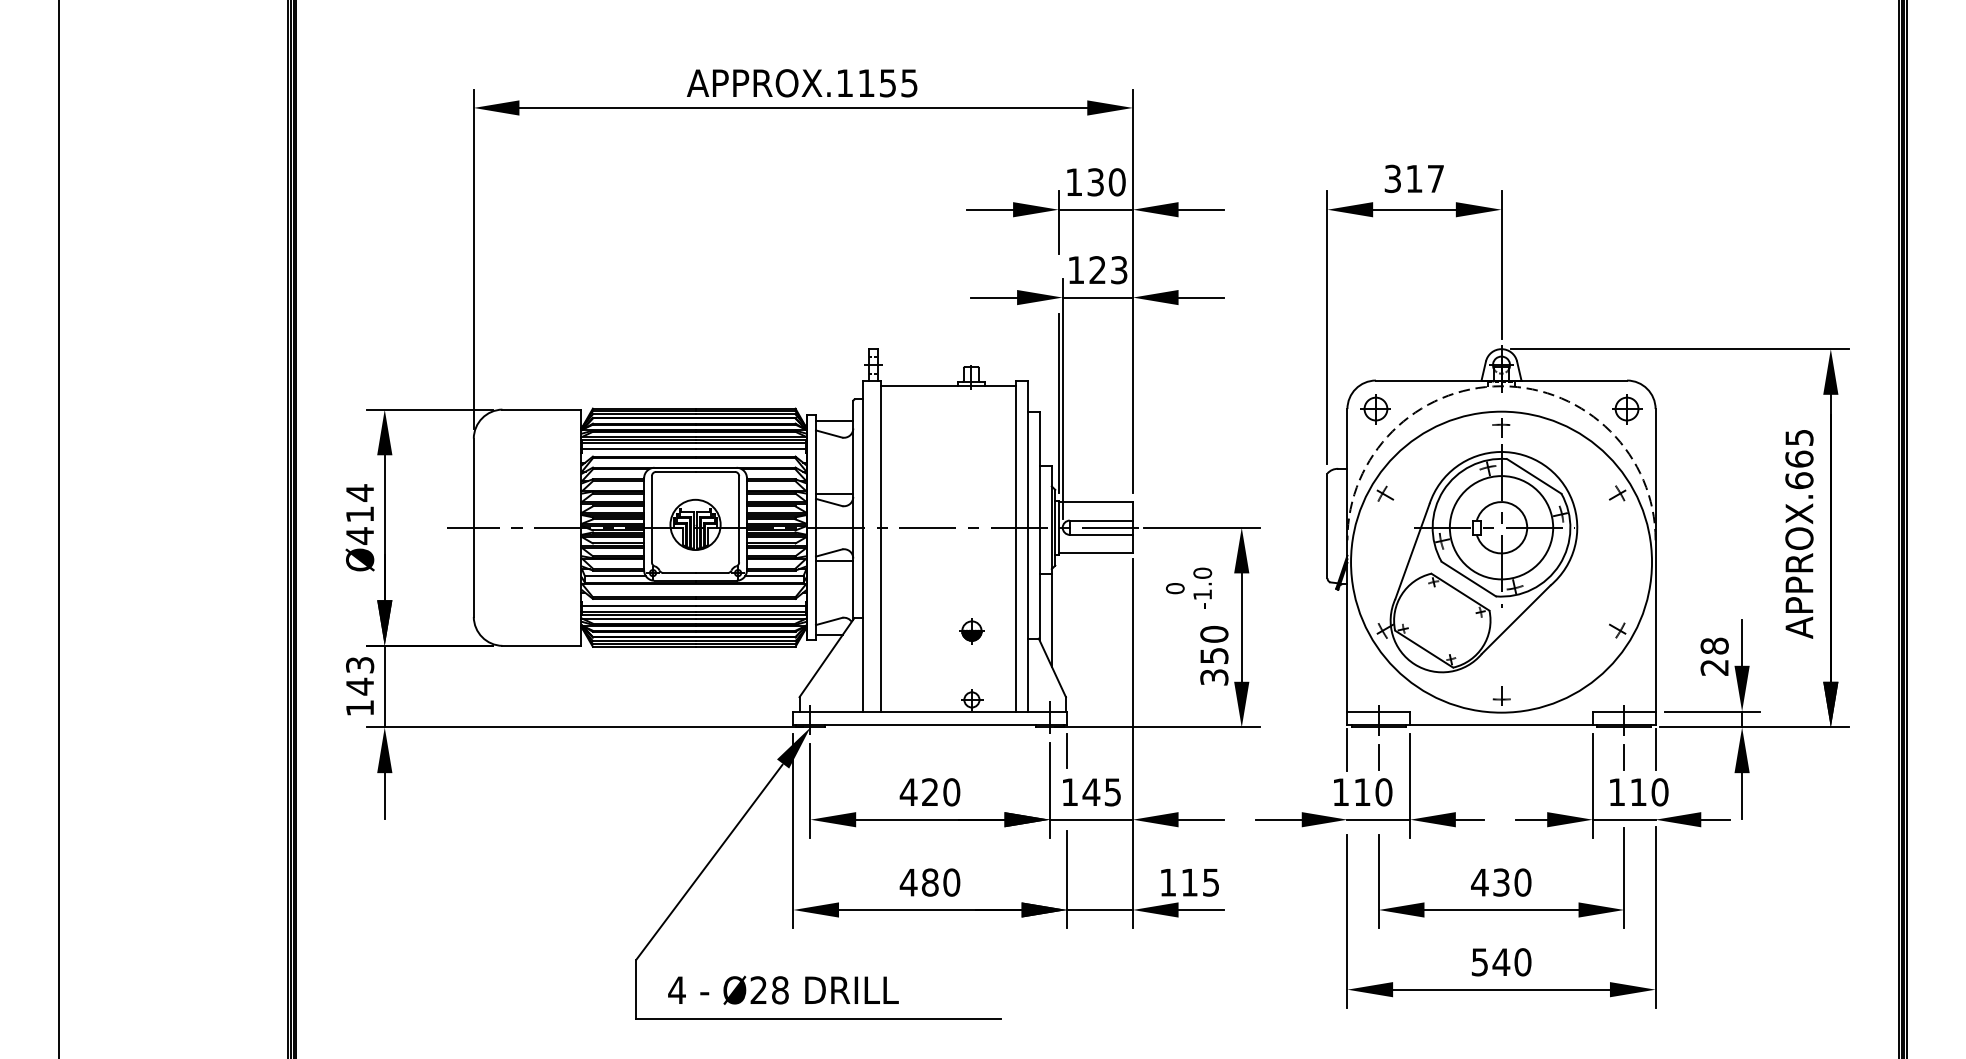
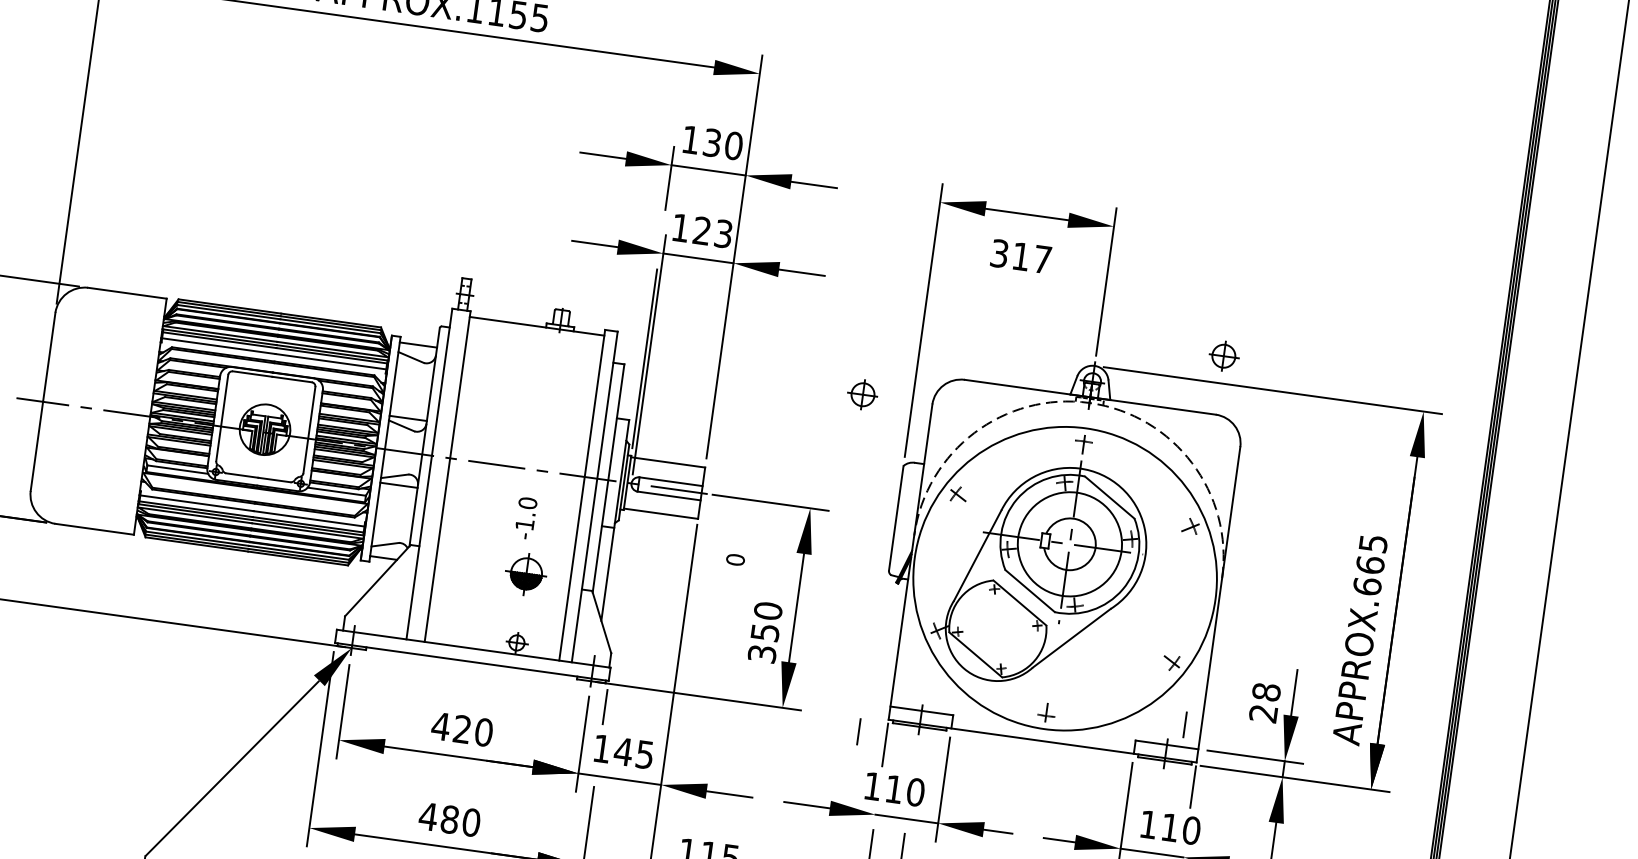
text: (1413, 178) -> (1020, 256), moved
part: (1375, 409) -> (862, 395), moved
part: (1627, 409) -> (1224, 356), moved
text: (1799, 534) -> (1360, 640), moved
text: (1202, 587) -> (525, 517), moved
part: (971, 631) -> (525, 574), size x1.6
line: (1378, 757) -> (858, 731), moved
line: (1623, 757) -> (1184, 724), moved

